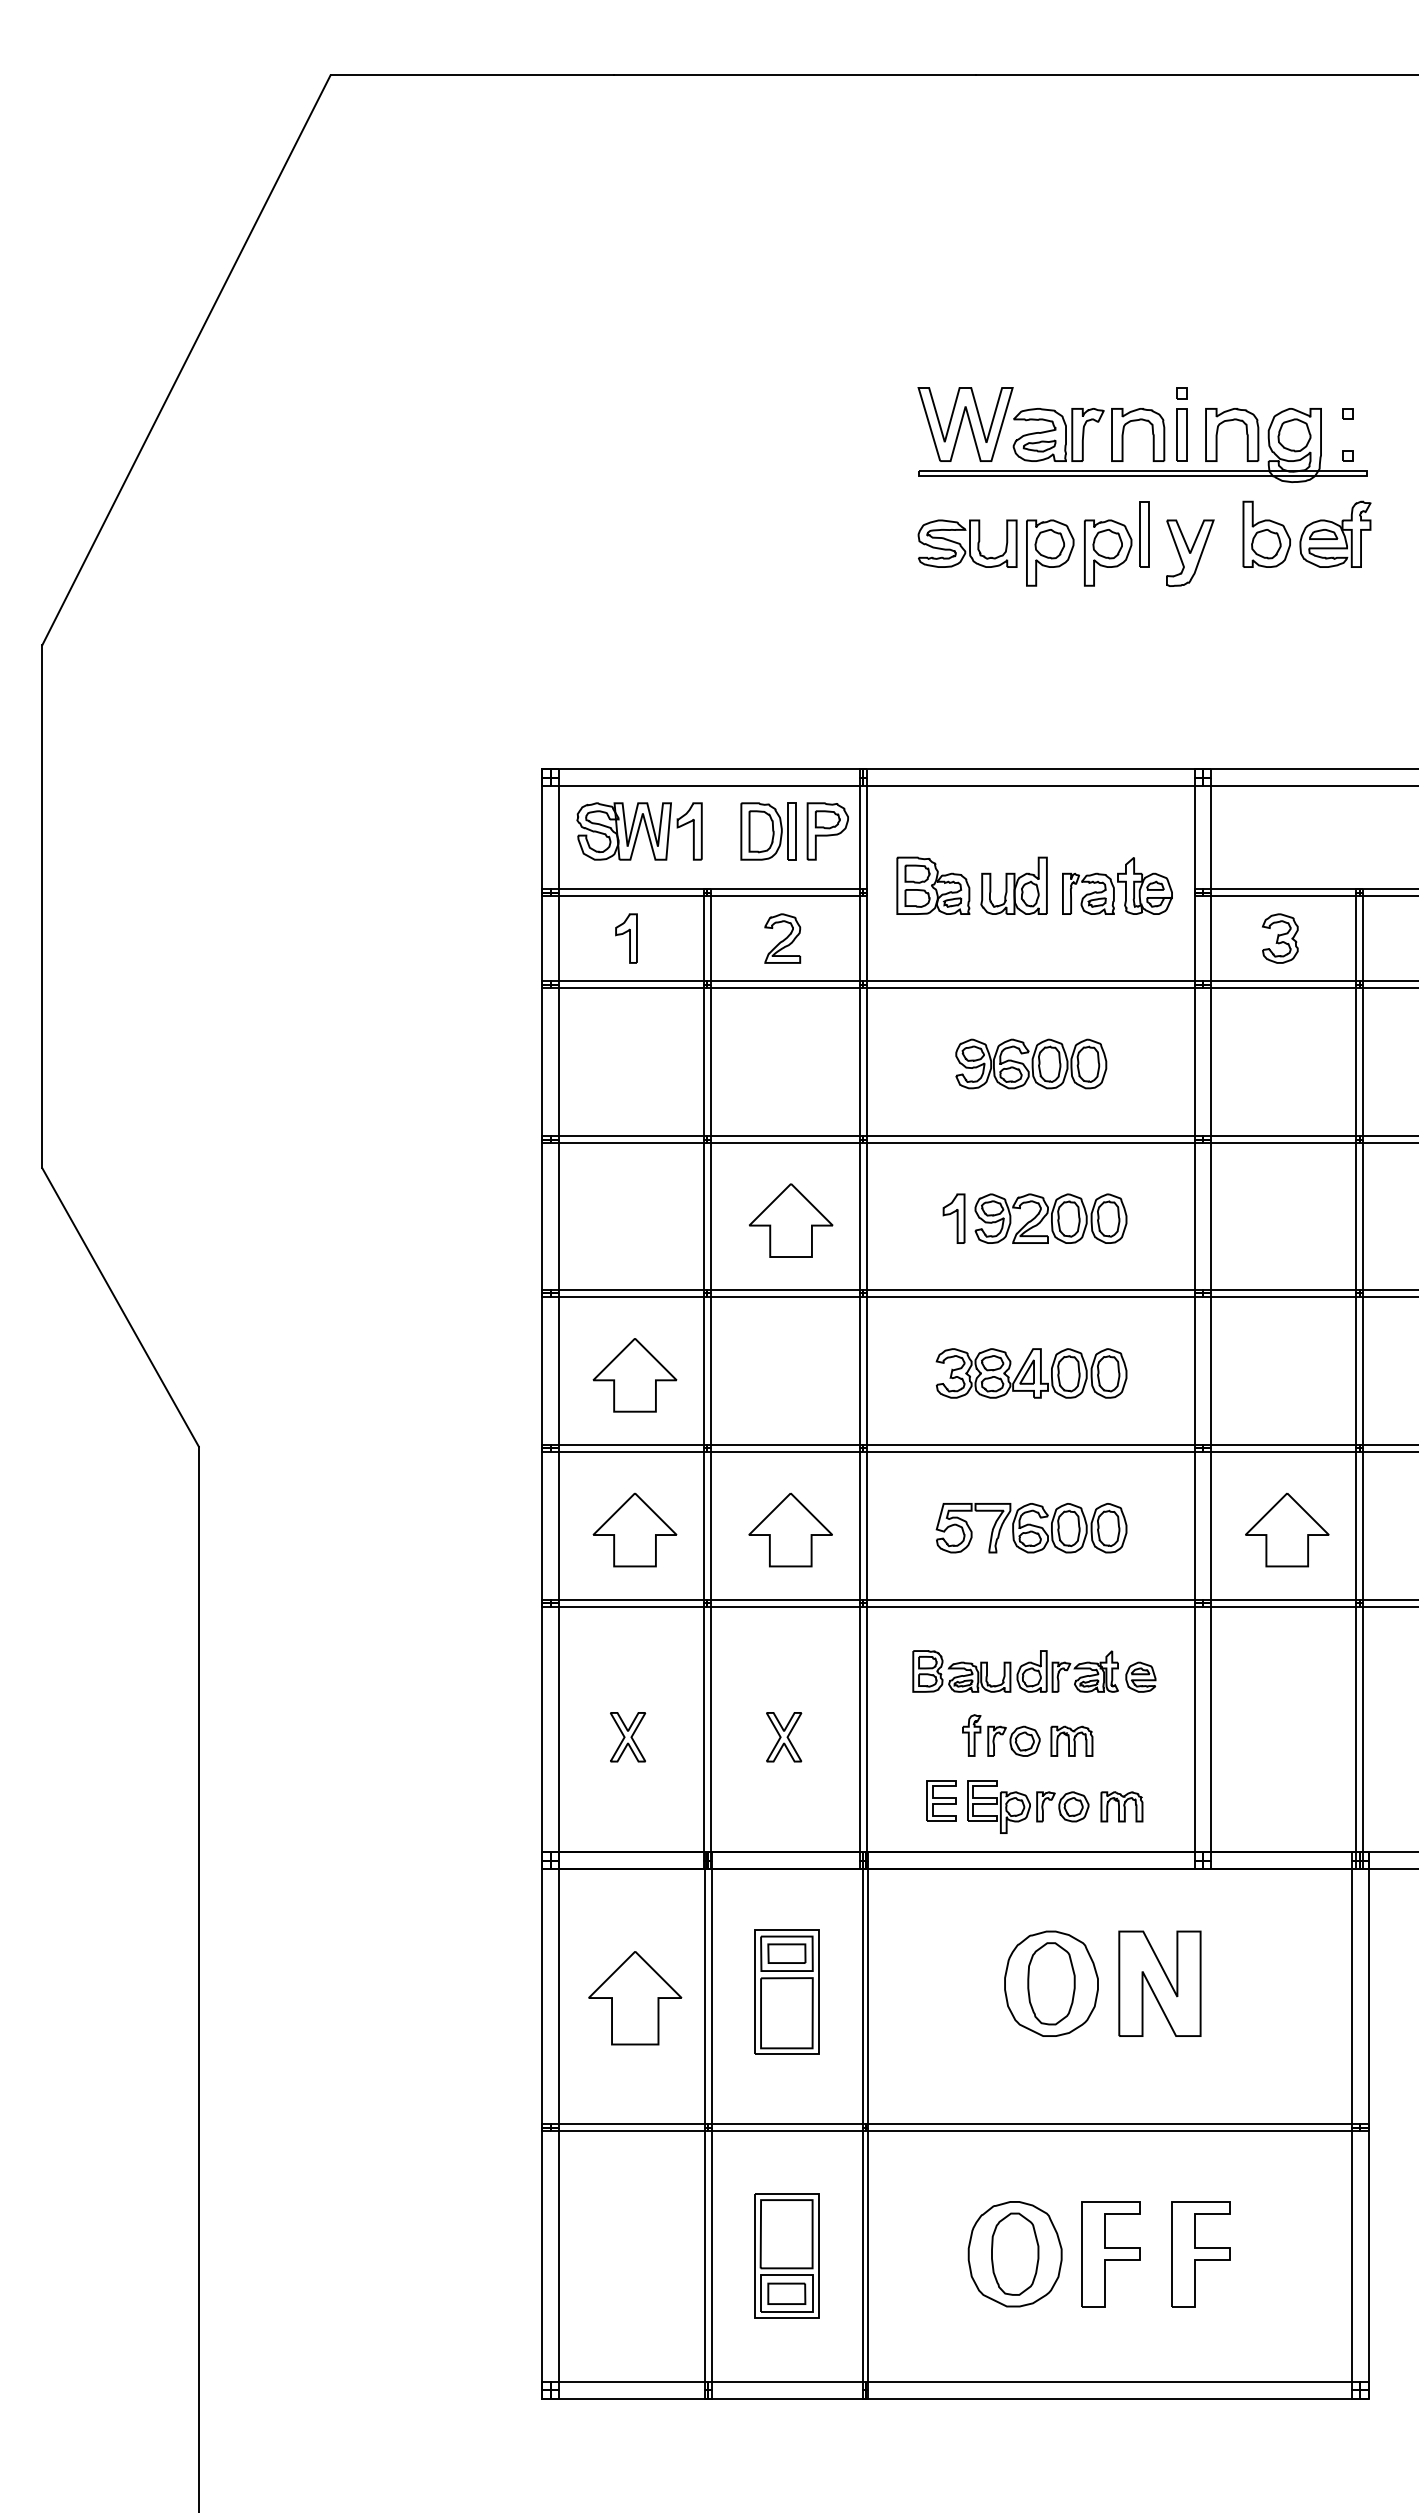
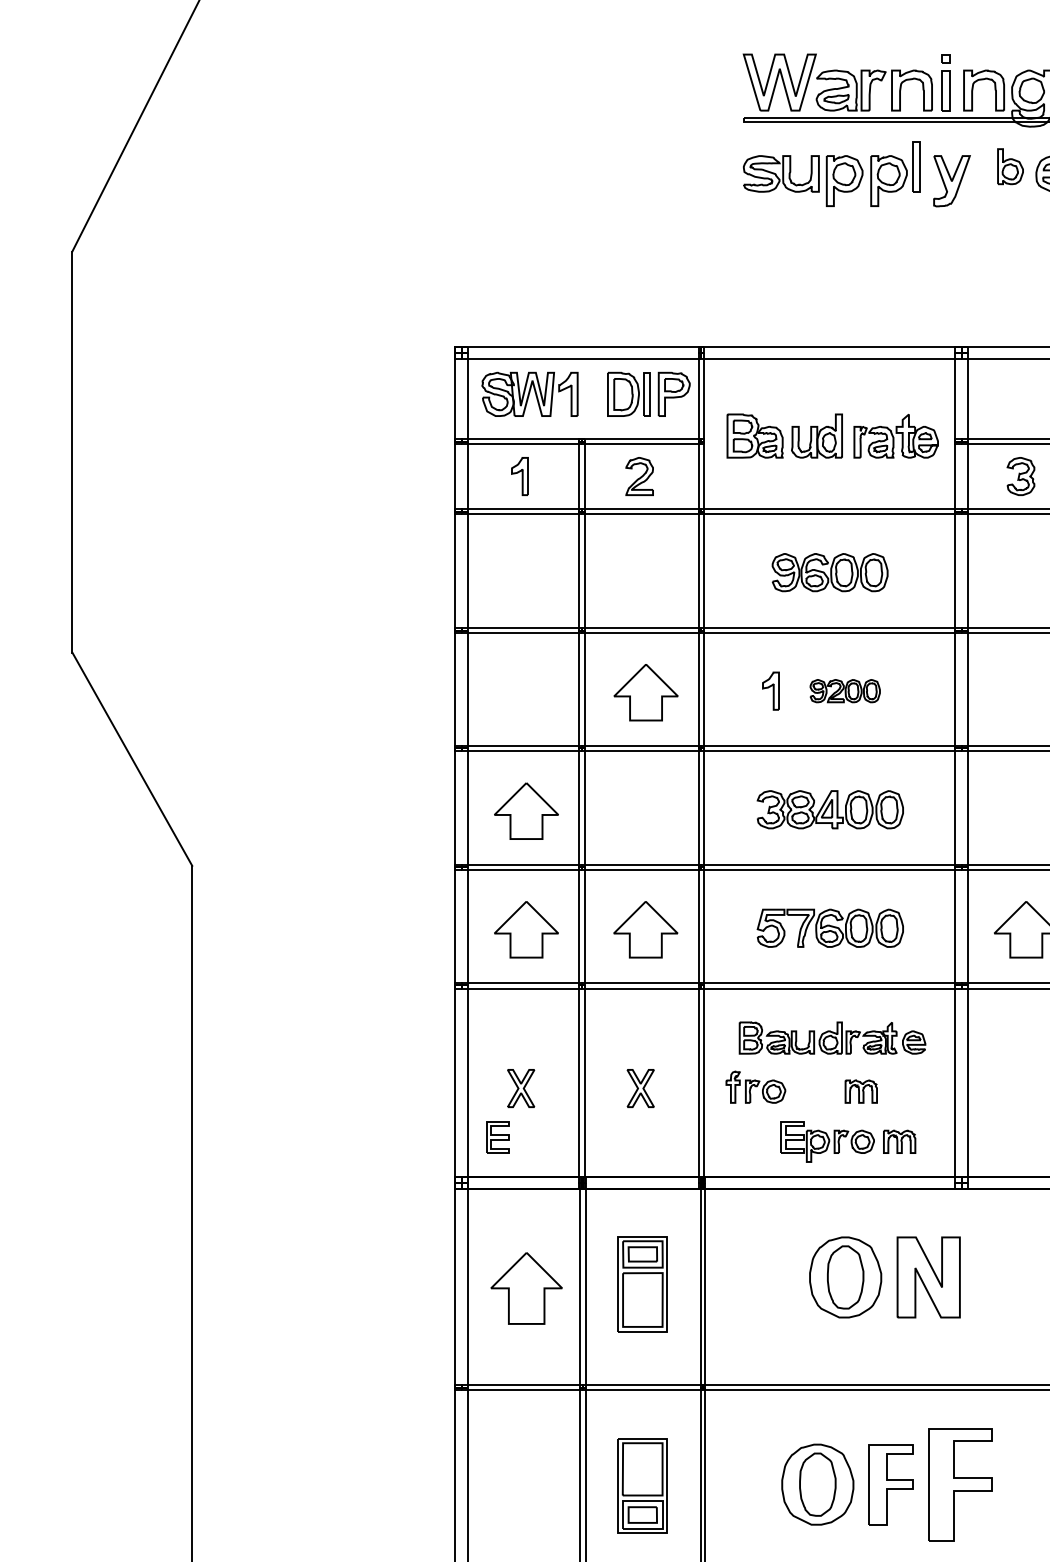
part: (1266, 533) -> (1010, 166), size x0.7
part: (1050, 1218) -> (844, 690), size x0.6
part: (1001, 1735) -> (755, 1087), moved
part: (941, 1800) -> (497, 1136), moved
part: (1200, 2254) -> (959, 1484), size x1.4

